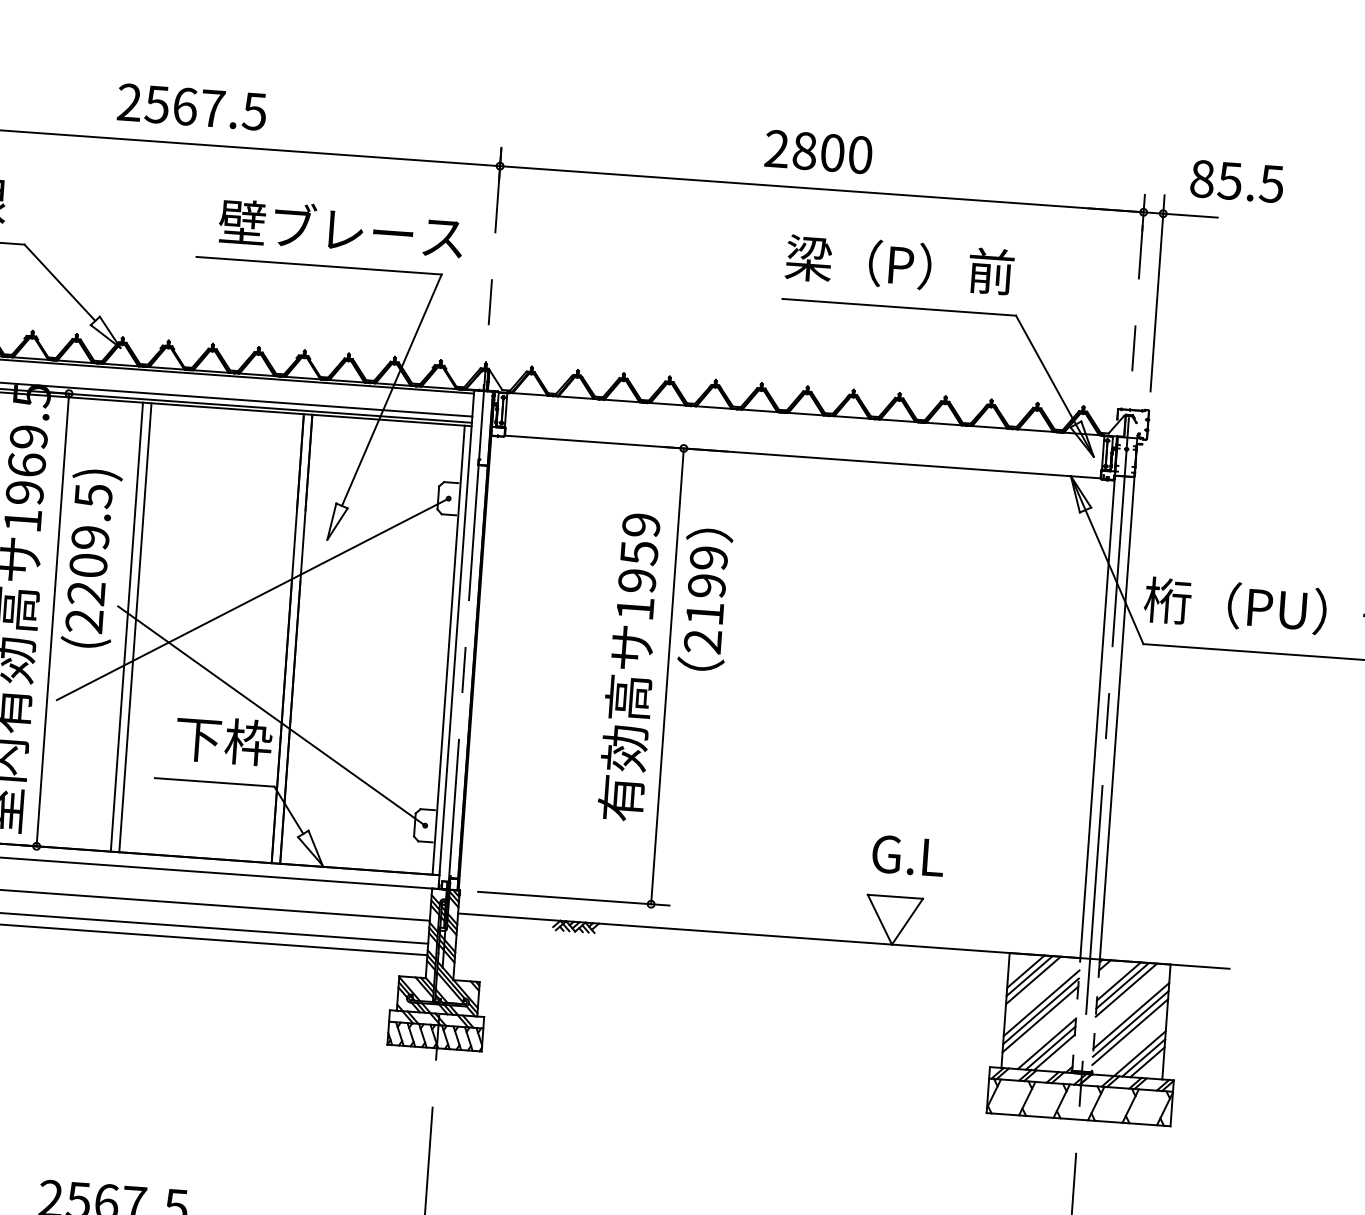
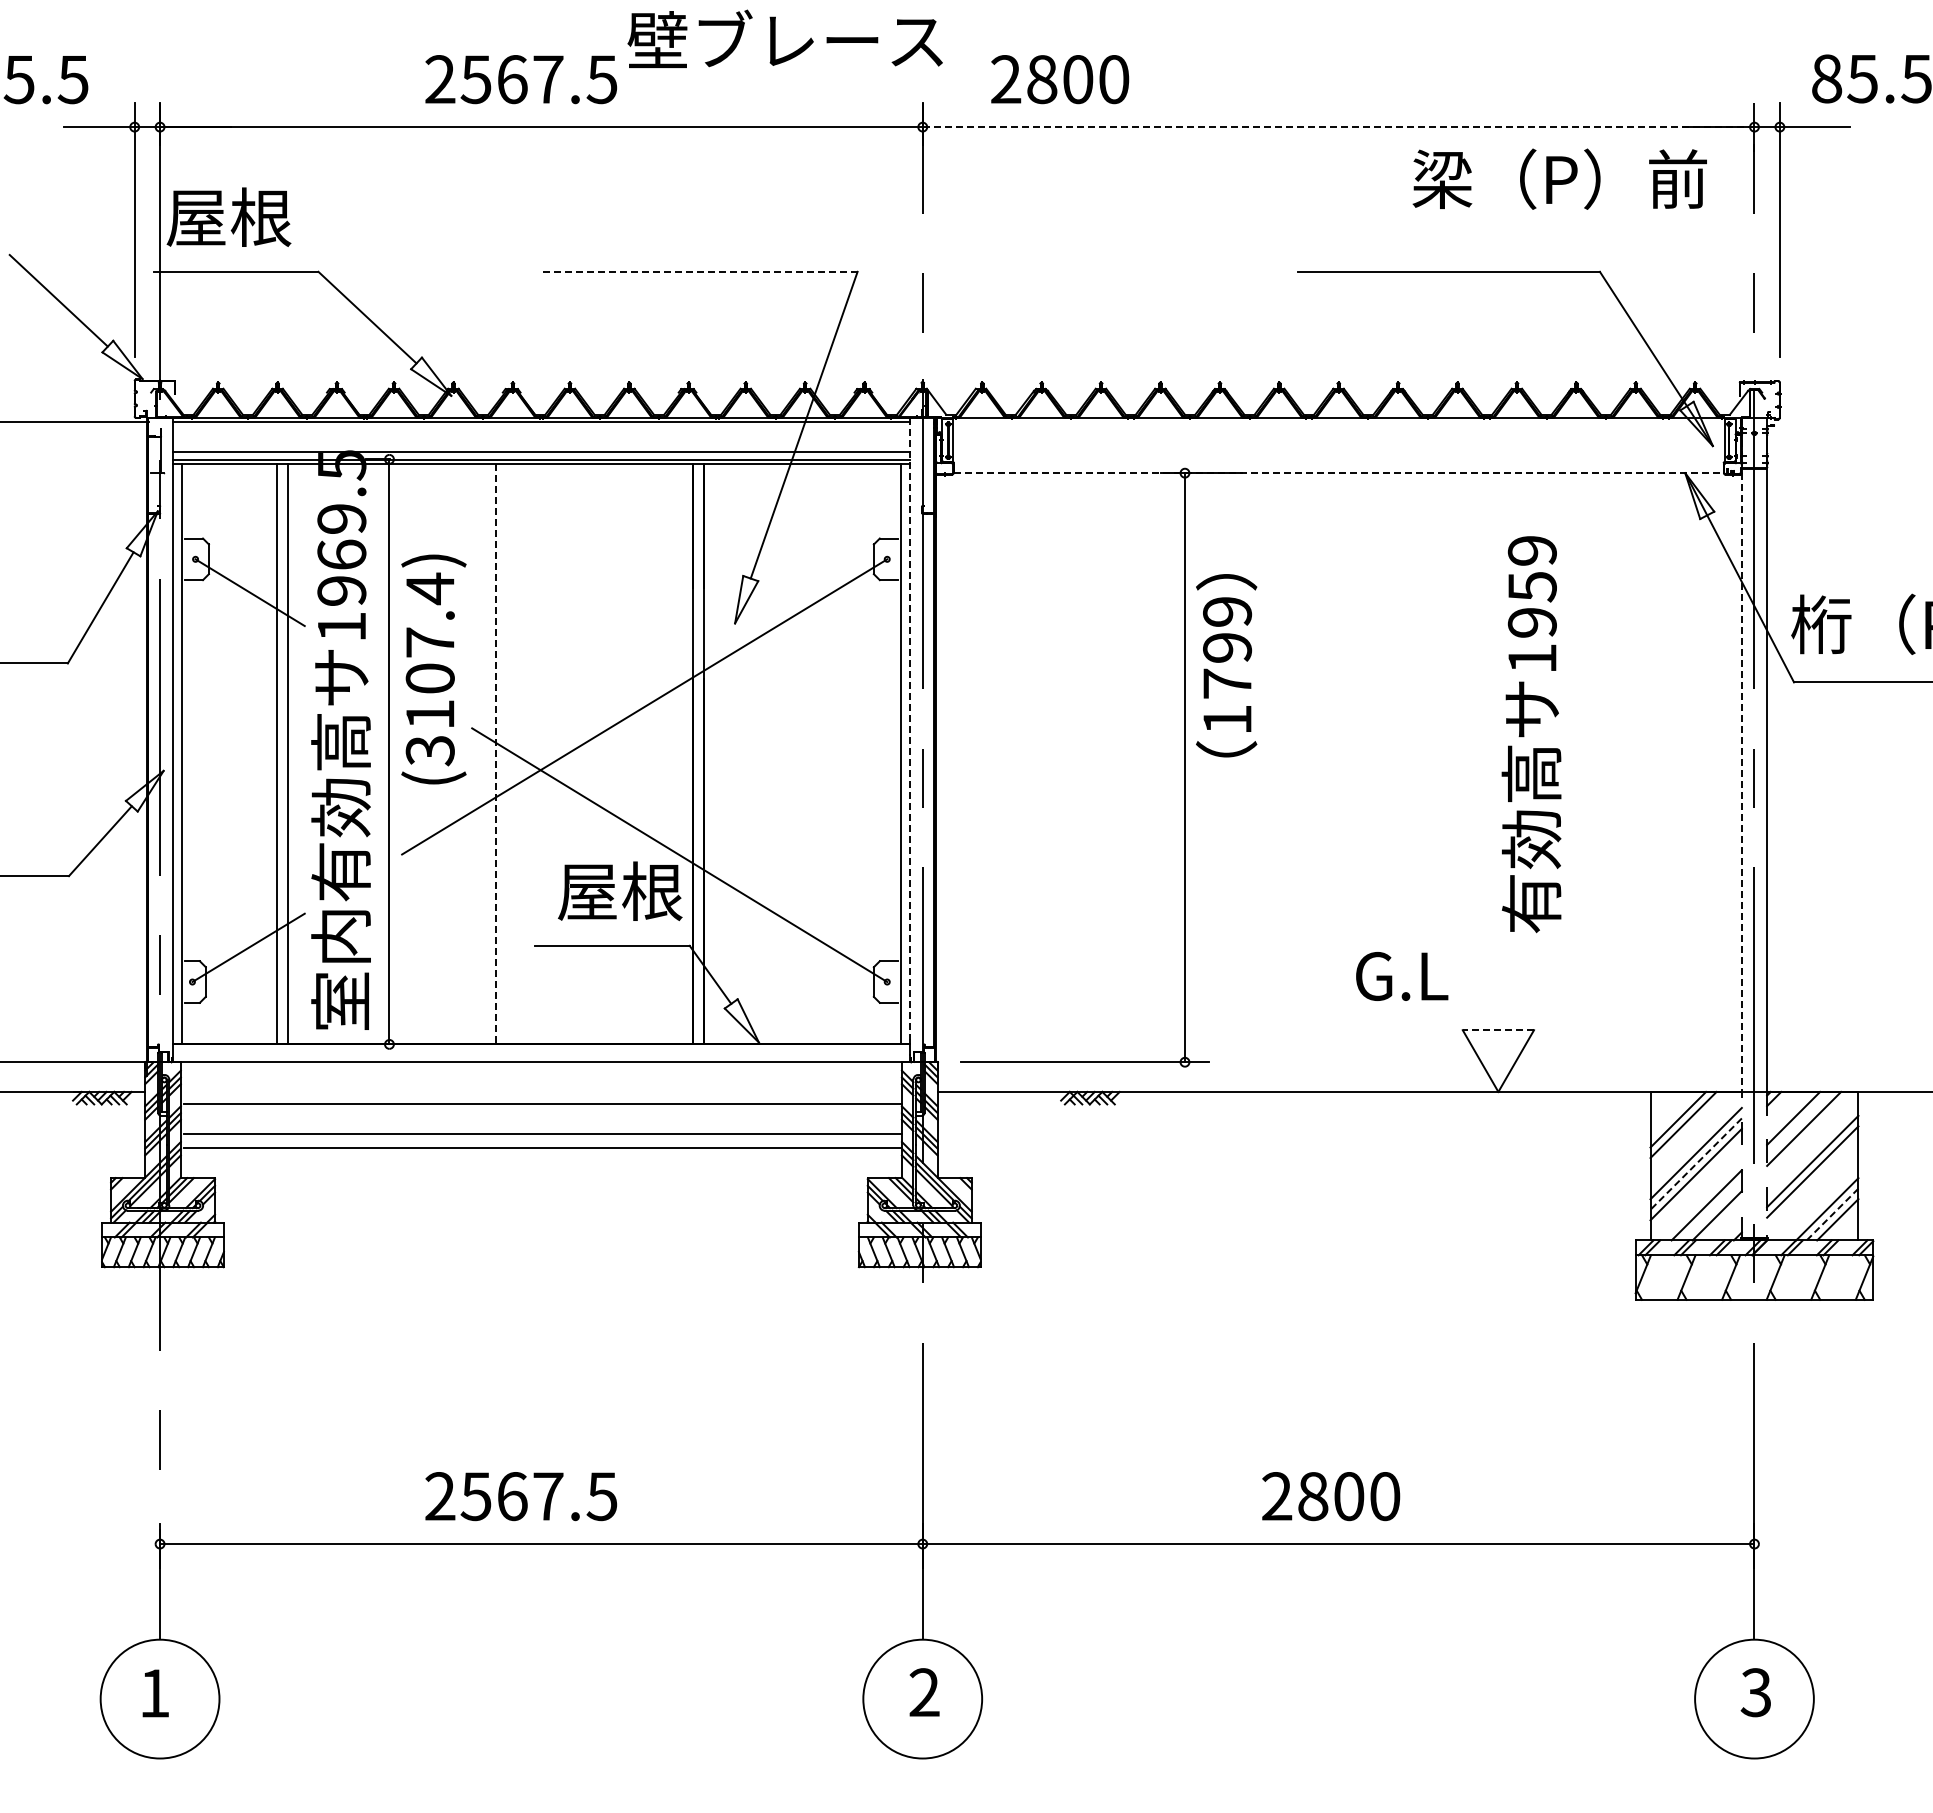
text: (819, 152) -> (1060, 79), moved
line: (821, 189) -> (1338, 127), solid -> dashed
text: (340, 228) -> (784, 38), moved
text: (899, 264) -> (1559, 178), moved
line: (318, 265) -> (698, 271), solid -> dashed
line: (802, 457) -> (1338, 473), solid -> dashed
text: (88, 558) -> (429, 669), (2209.5) -> (3107.4)
line: (127, 627) -> (485, 754), removed
line: (135, 627) -> (496, 754), solid -> dashed
text: (704, 627) -> (1227, 701), 2199 -> 1799
line: (457, 631) -> (910, 729), solid -> dashed
text: (630, 667) -> (1531, 734), moved
line: (1098, 697) -> (1741, 755), solid -> dashed
text: (223, 740) -> (619, 891), 下枠 -> 屋根
text: (908, 856) -> (1402, 976), moved
line: (895, 897) -> (1498, 1030), solid -> dashed
line: (1025, 971) -> (1672, 1114), removed
line: (1122, 985) -> (1798, 1123), removed
line: (1041, 1011) -> (1696, 1164), solid -> dashed
line: (1129, 1032) -> (1812, 1182), removed
line: (1050, 1048) -> (1711, 1210), removed
line: (1143, 1057) -> (1832, 1214), solid -> dashed

